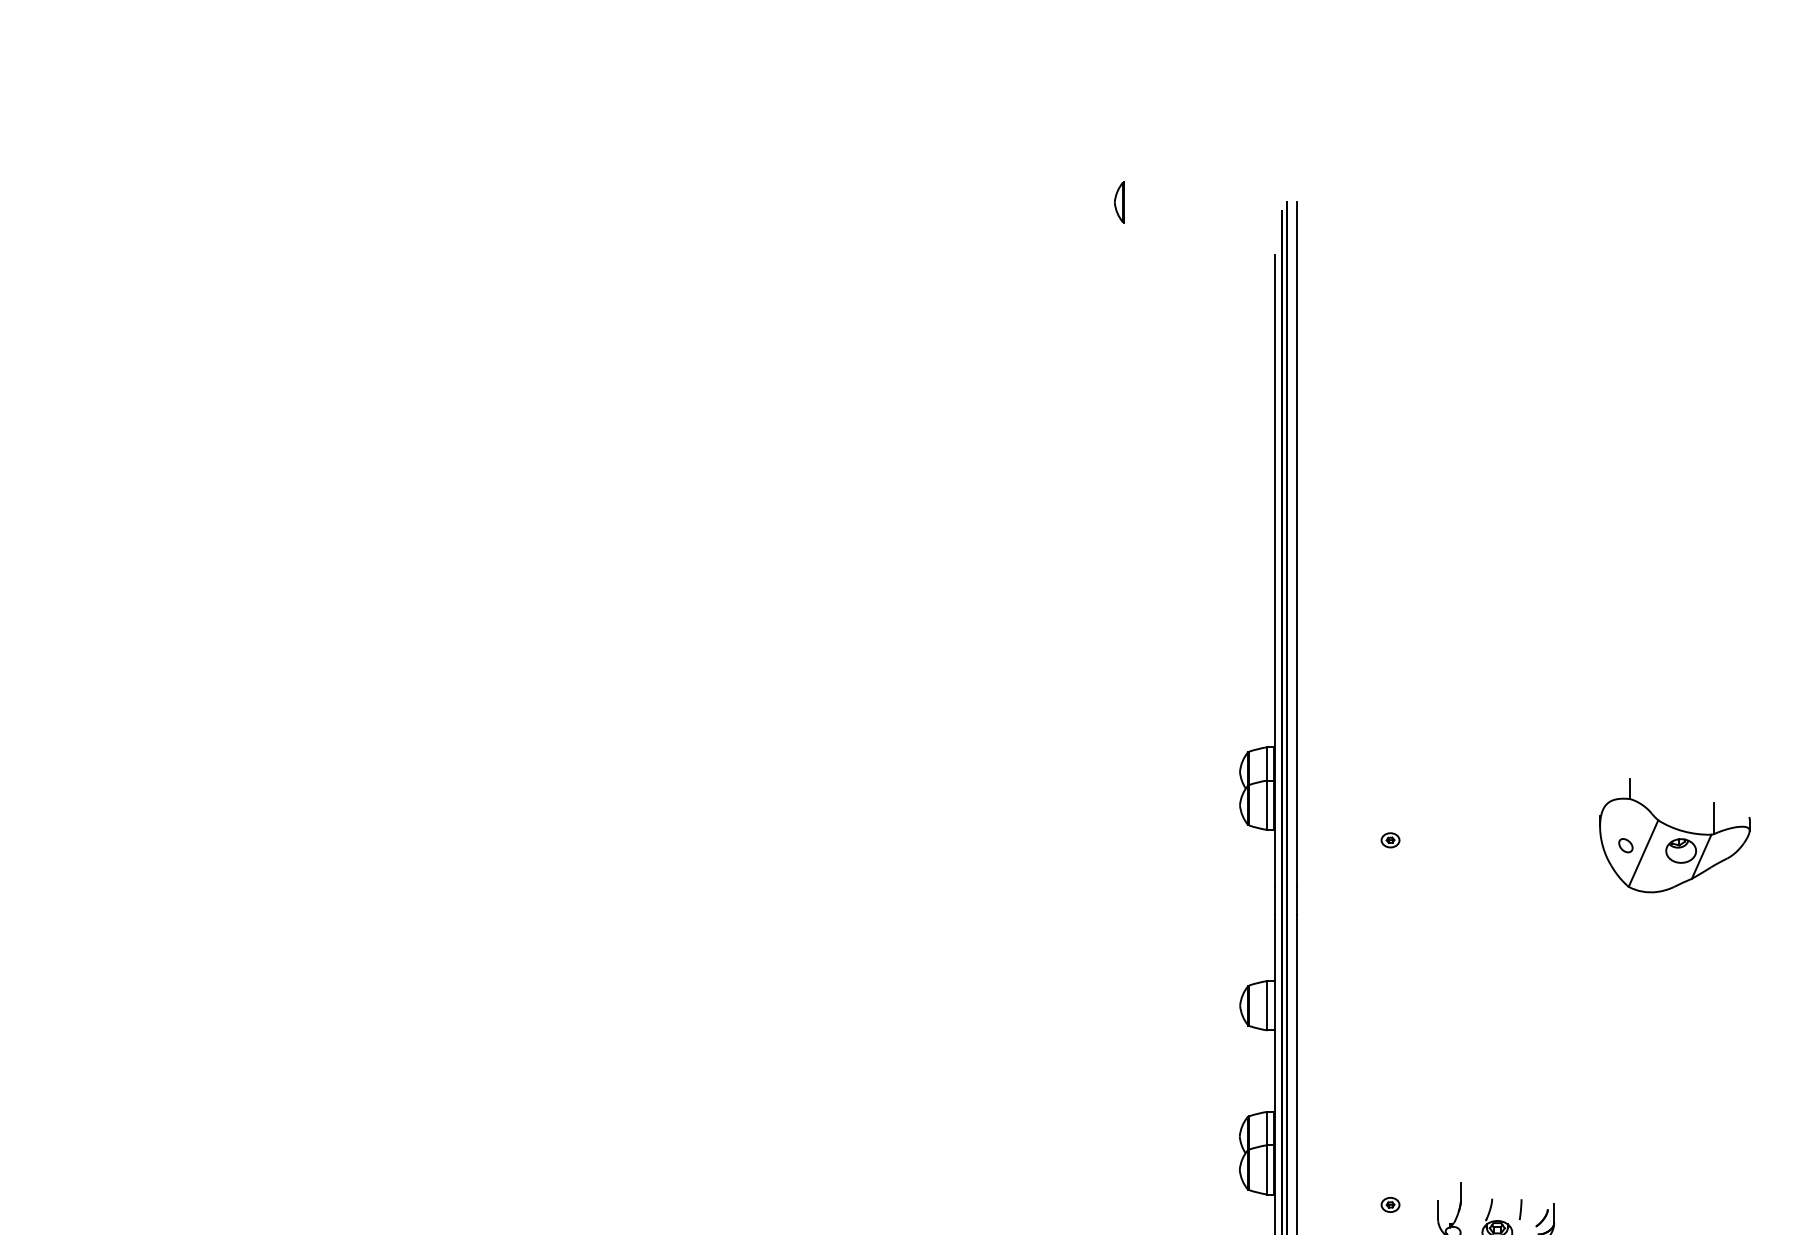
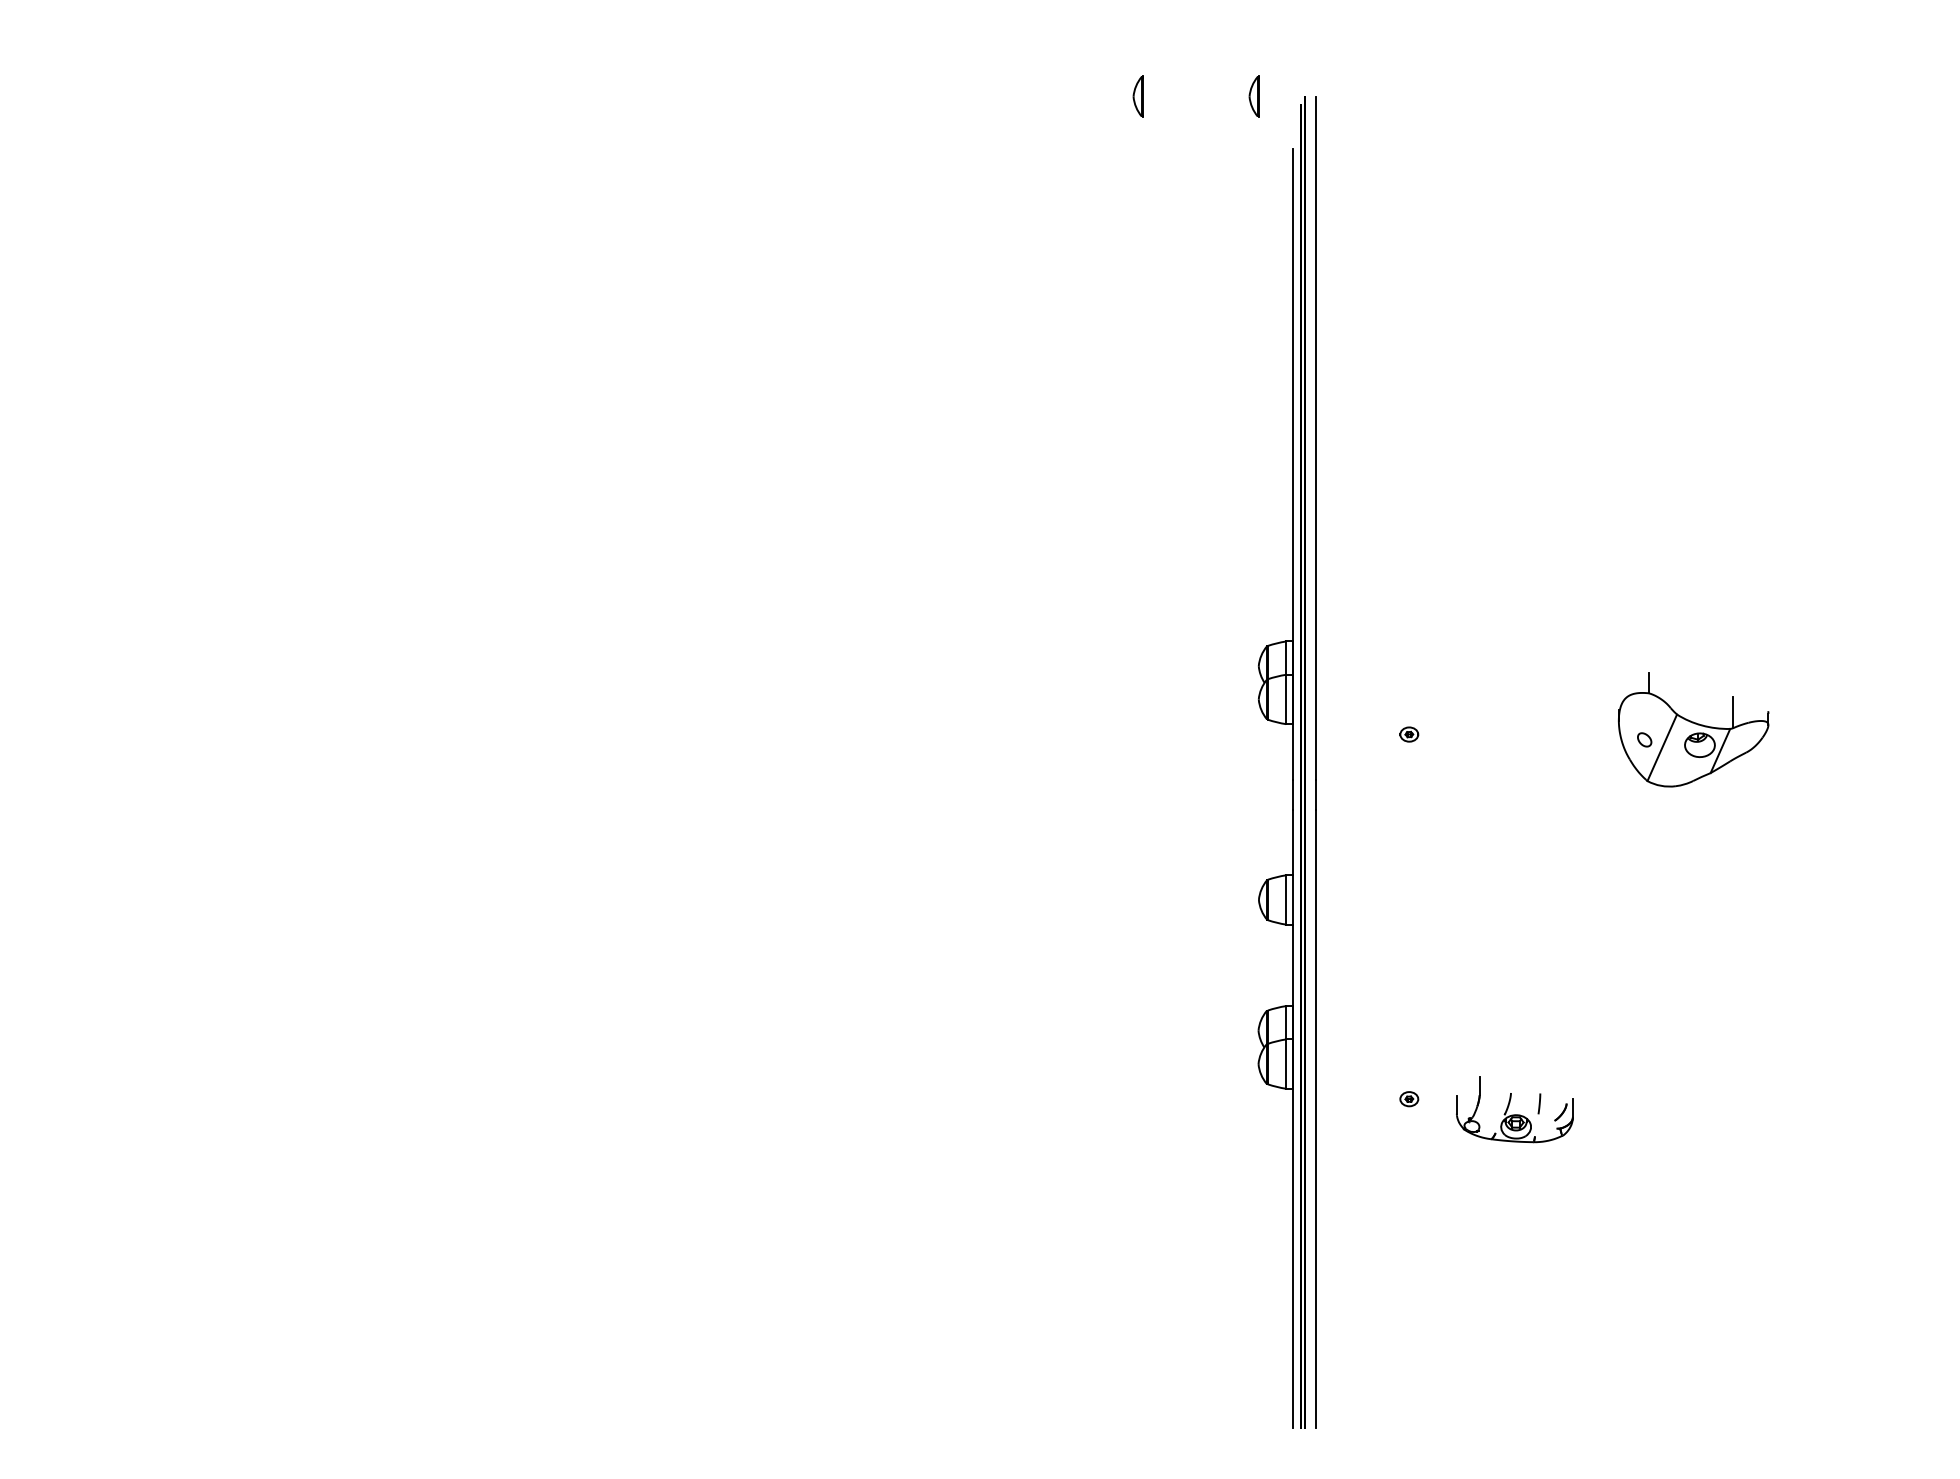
part: (1234, 202) -> (1253, 96), added

